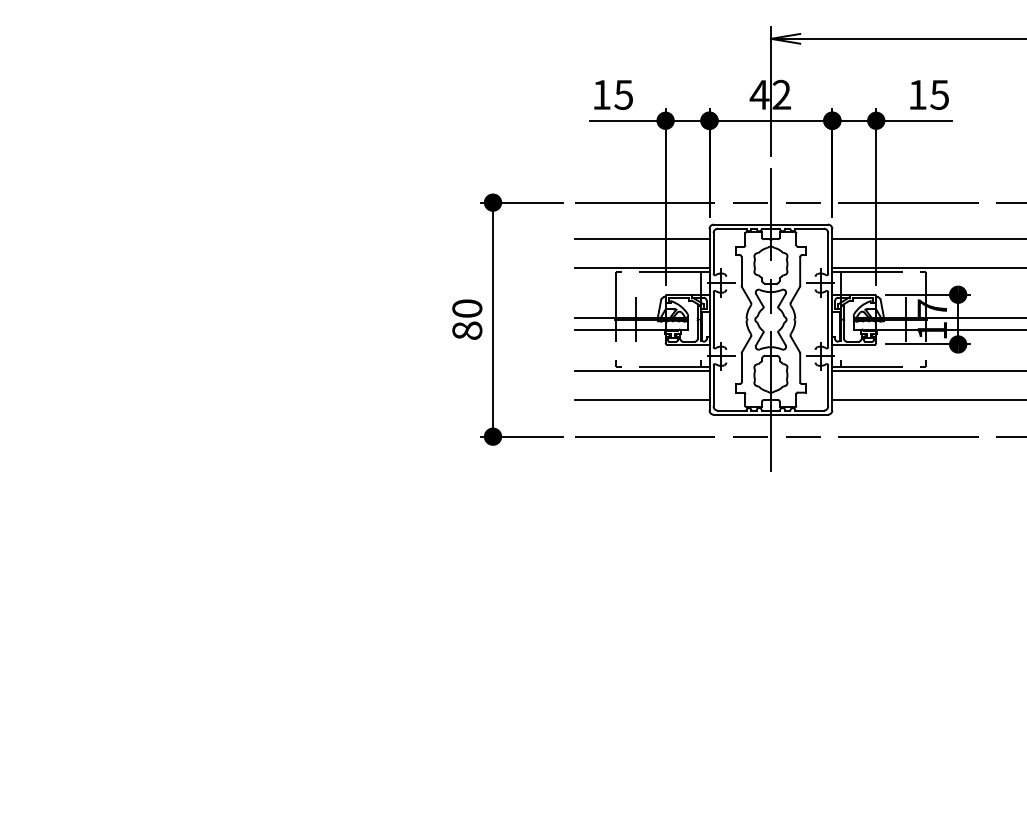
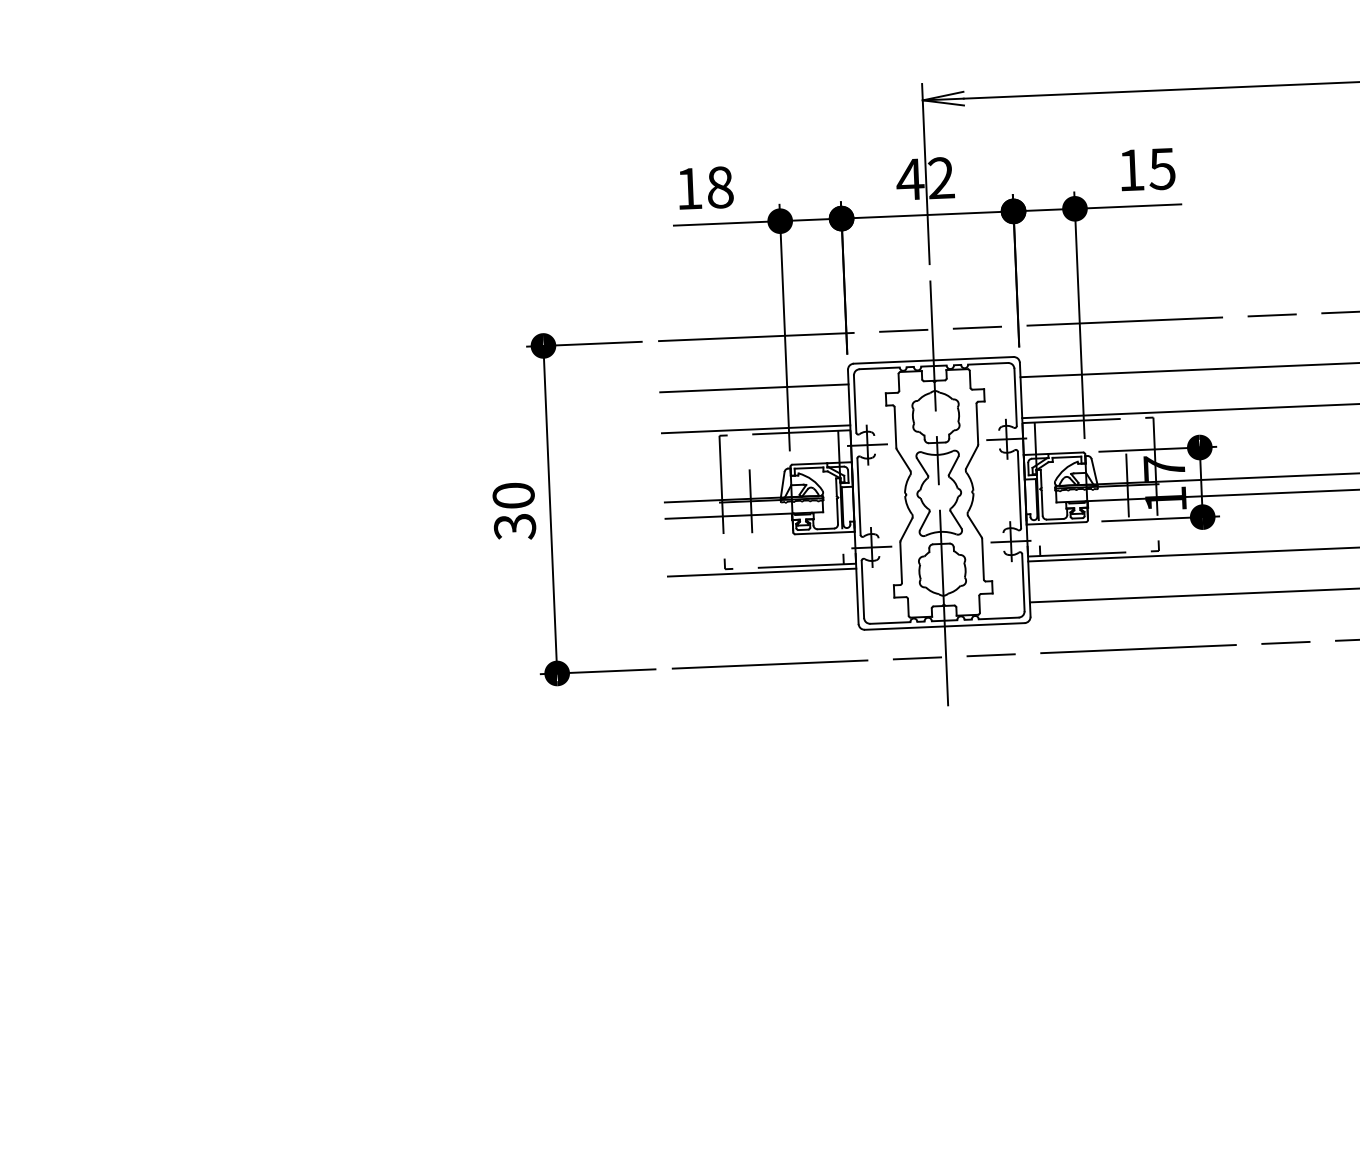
text: (623, 94) -> (719, 186), 15 -> 18
text: (467, 330) -> (515, 526), 80 -> 30
line: (641, 400) -> (762, 614), removed

